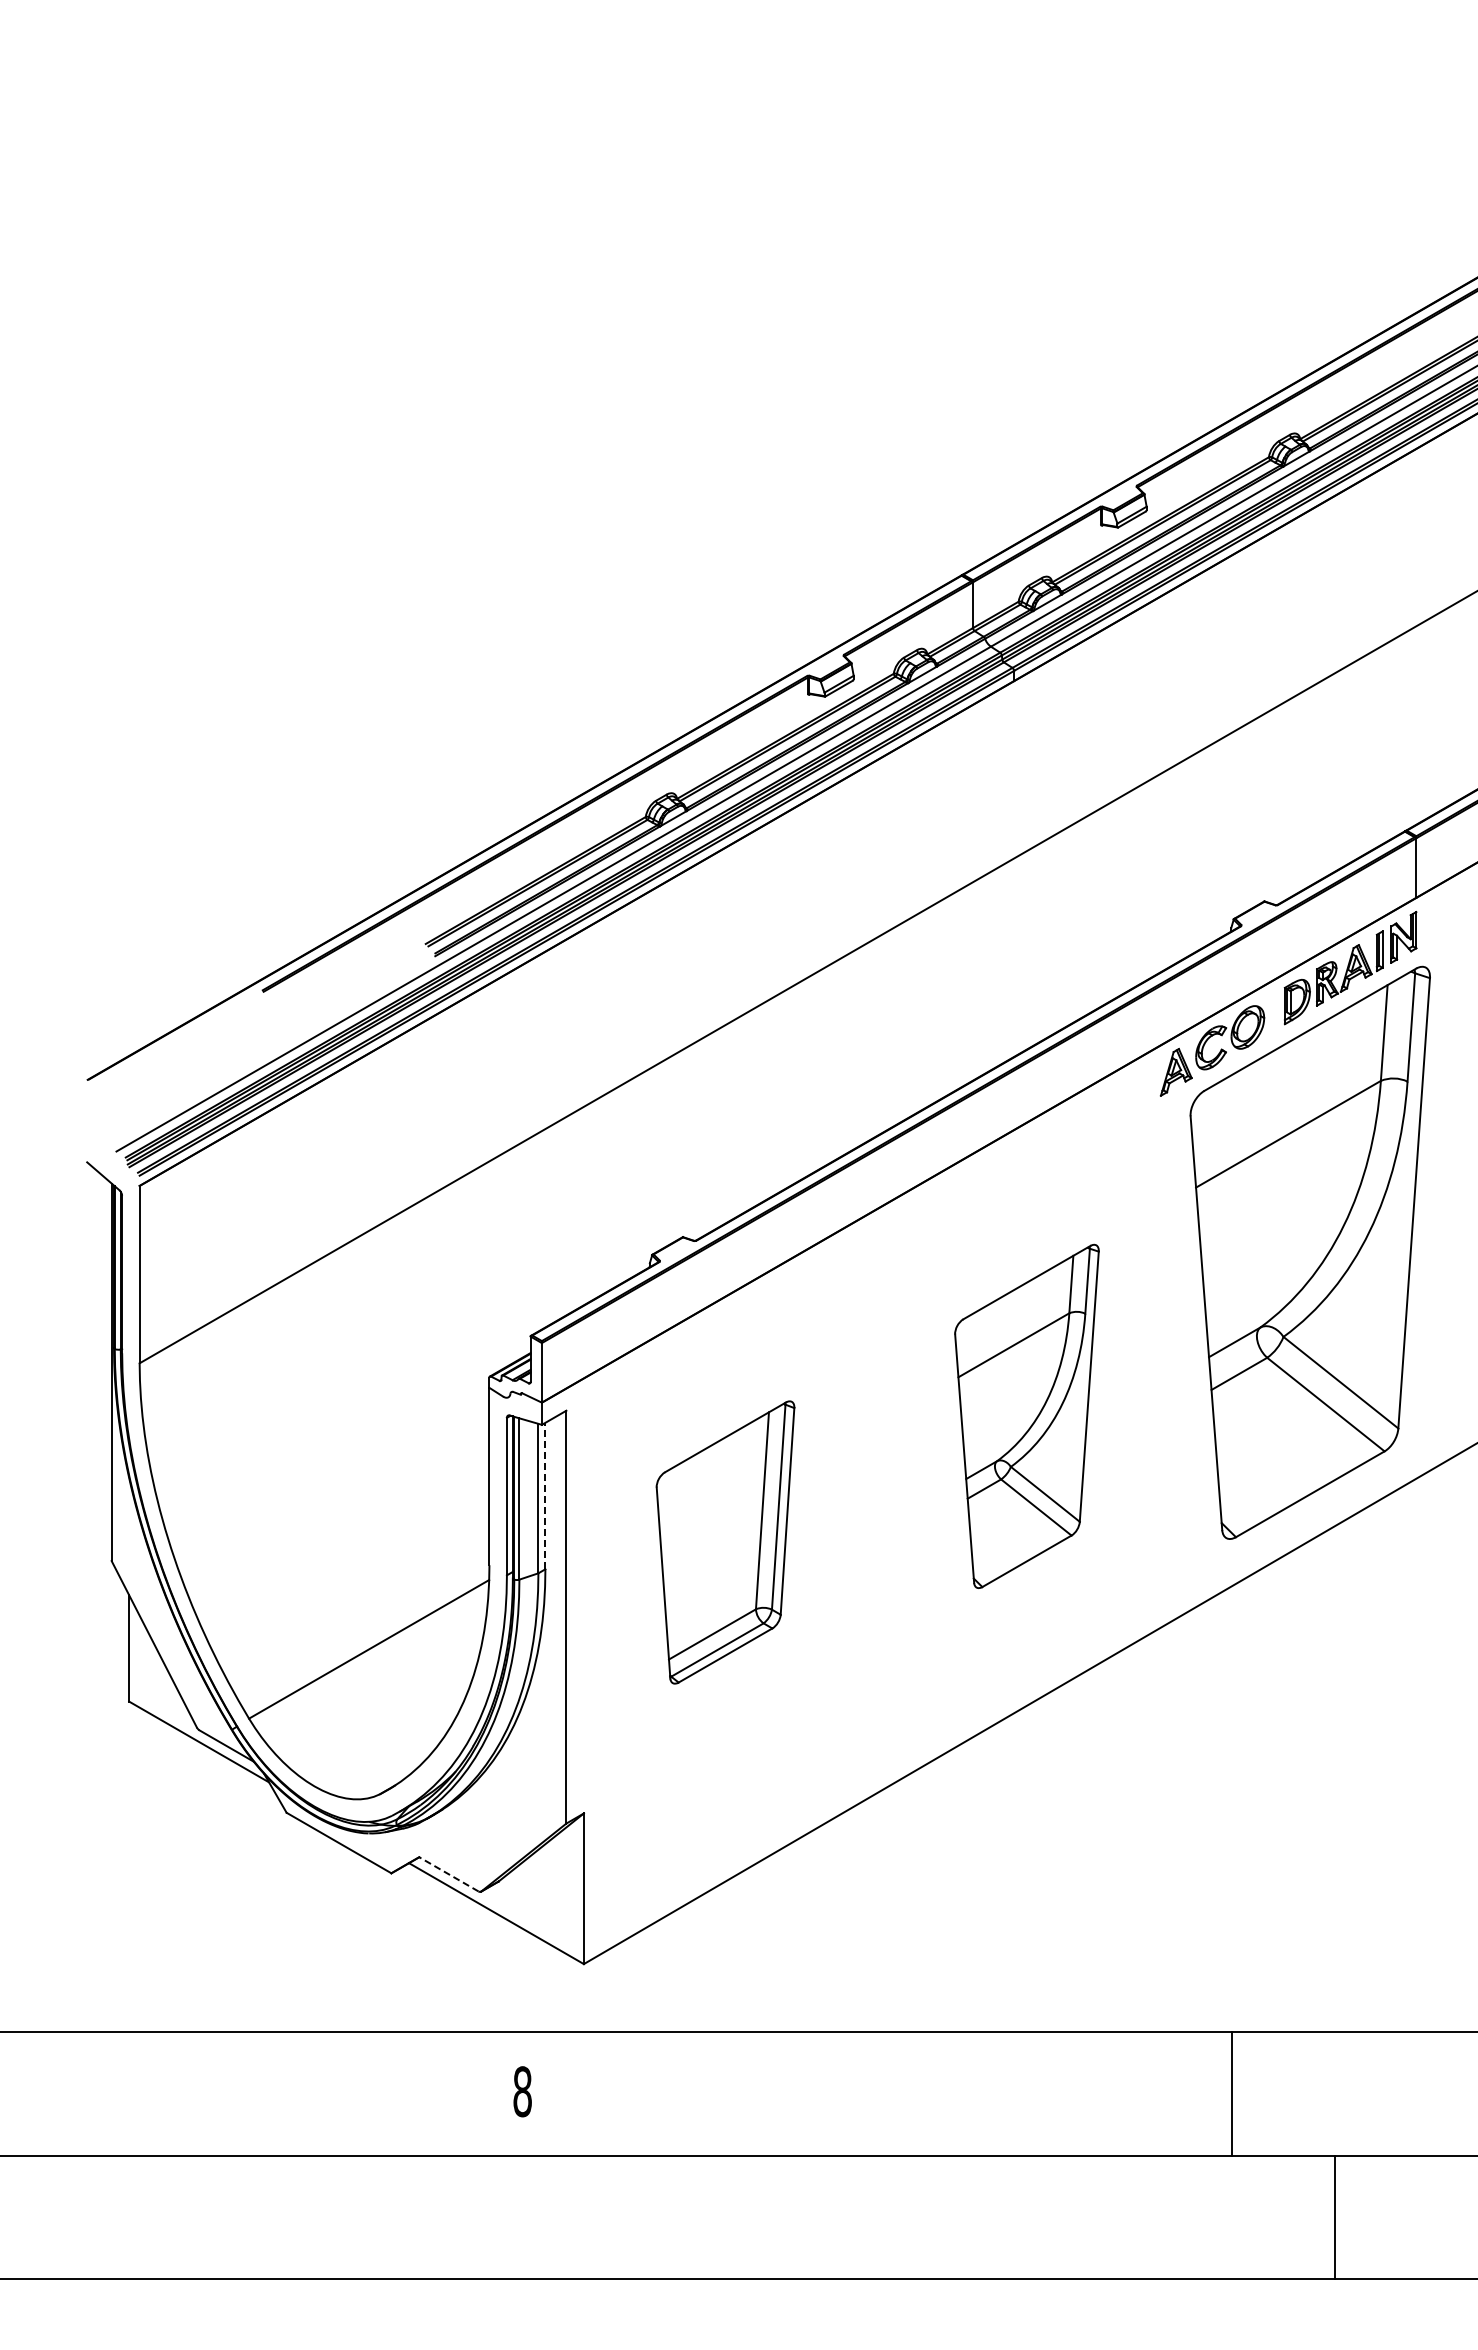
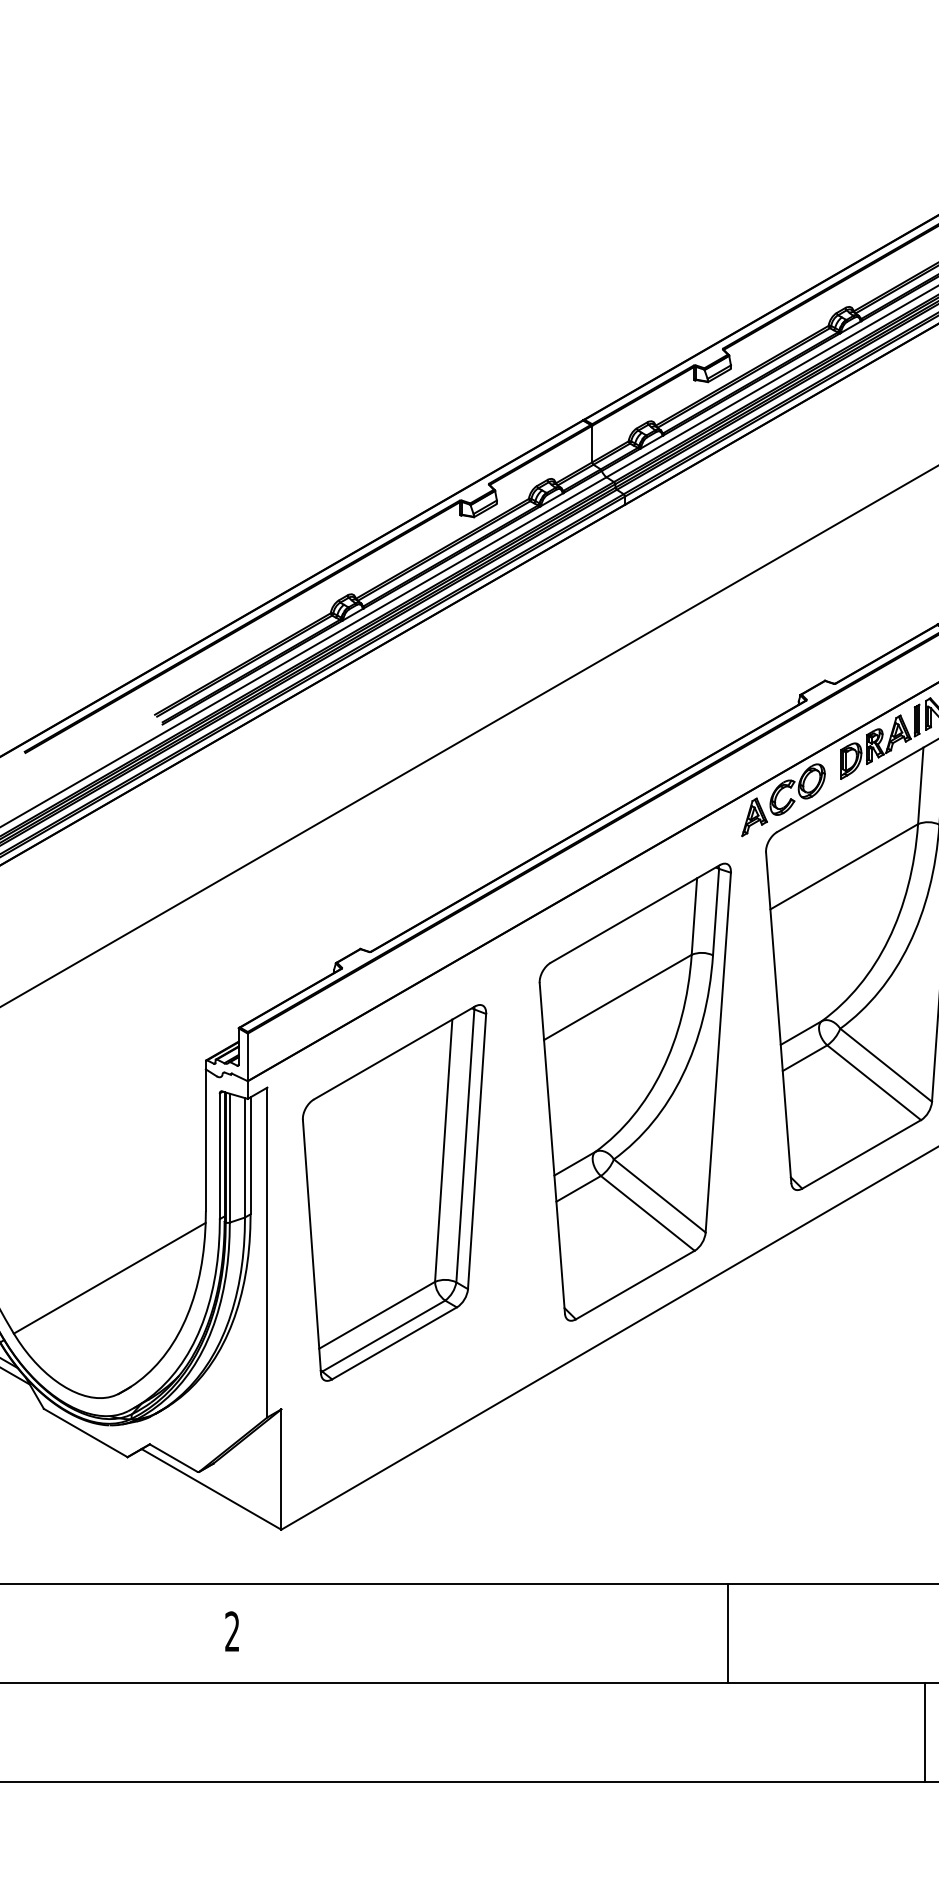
part: (1026, 1416) -> (634, 1092), size x1.67
line: (545, 1495) -> (250, 1155), dashed -> solid
part: (725, 1542) -> (394, 1192), size x1.67
line: (448, 1874) -> (173, 1458), dashed -> solid
text: (522, 2091) -> (232, 1631), 8 -> 2
line: (1231, 2093) -> (727, 1633), moved
line: (1335, 2217) -> (925, 1732), moved

